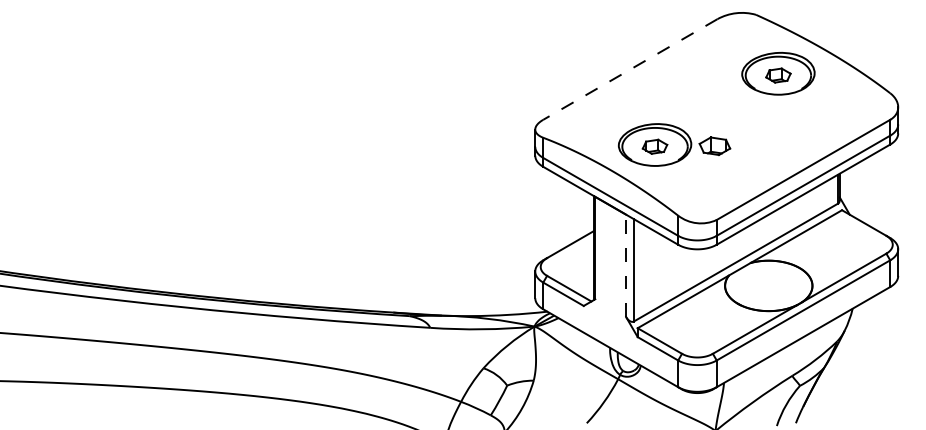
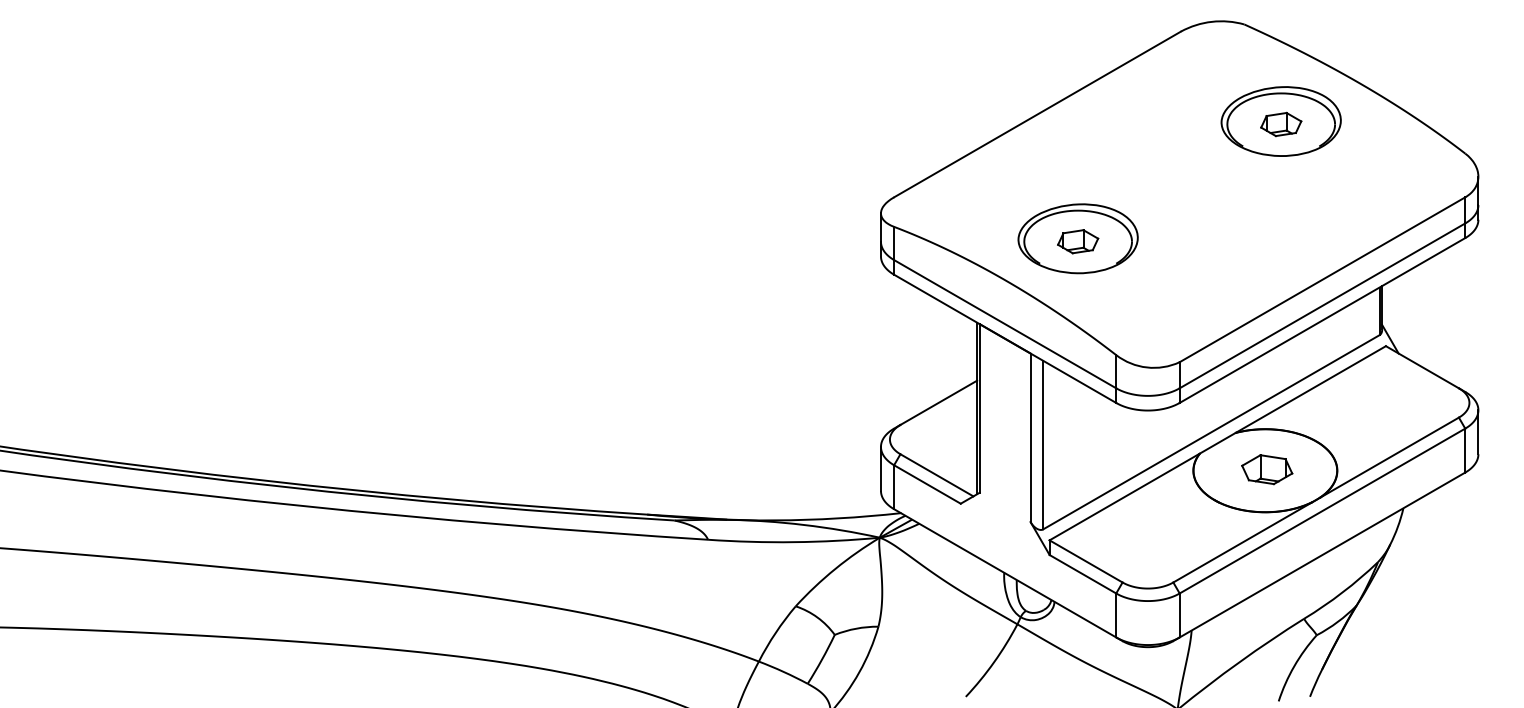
line: (630, 69) -> (1037, 114), dashed -> solid
part: (714, 146) -> (1266, 470), moved
line: (626, 265) -> (1031, 437), dashed -> solid

